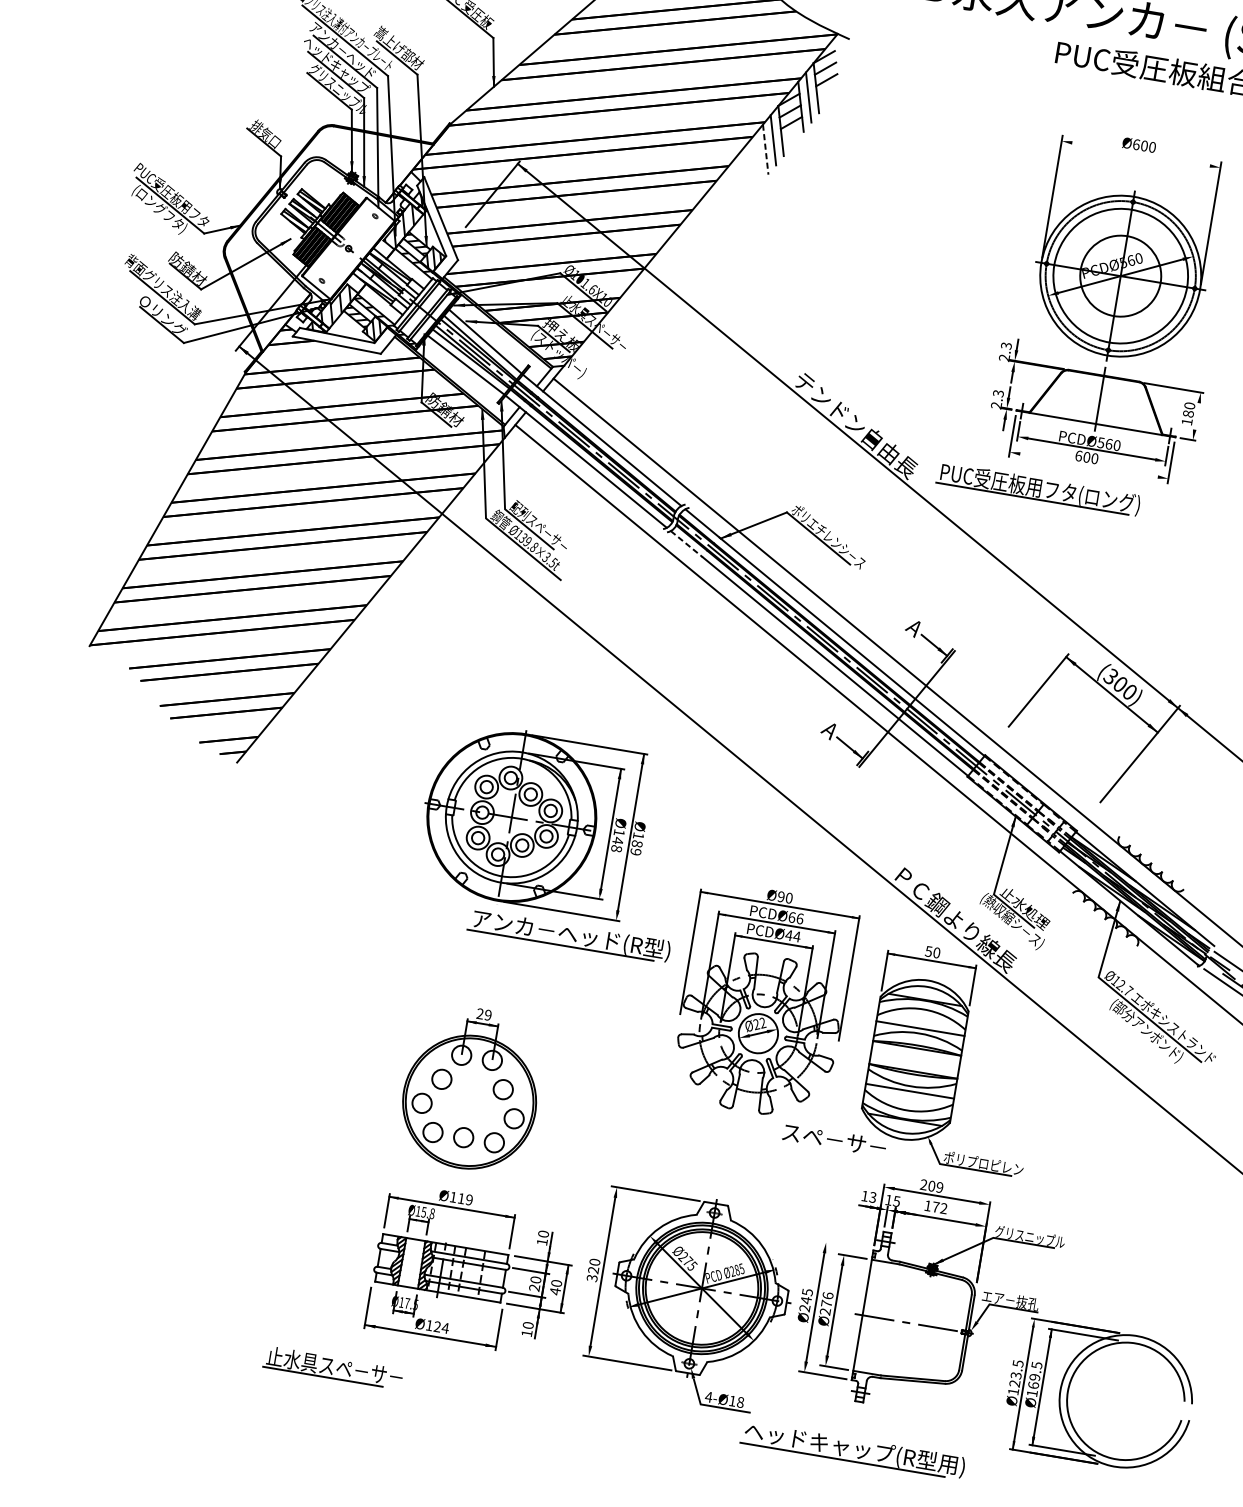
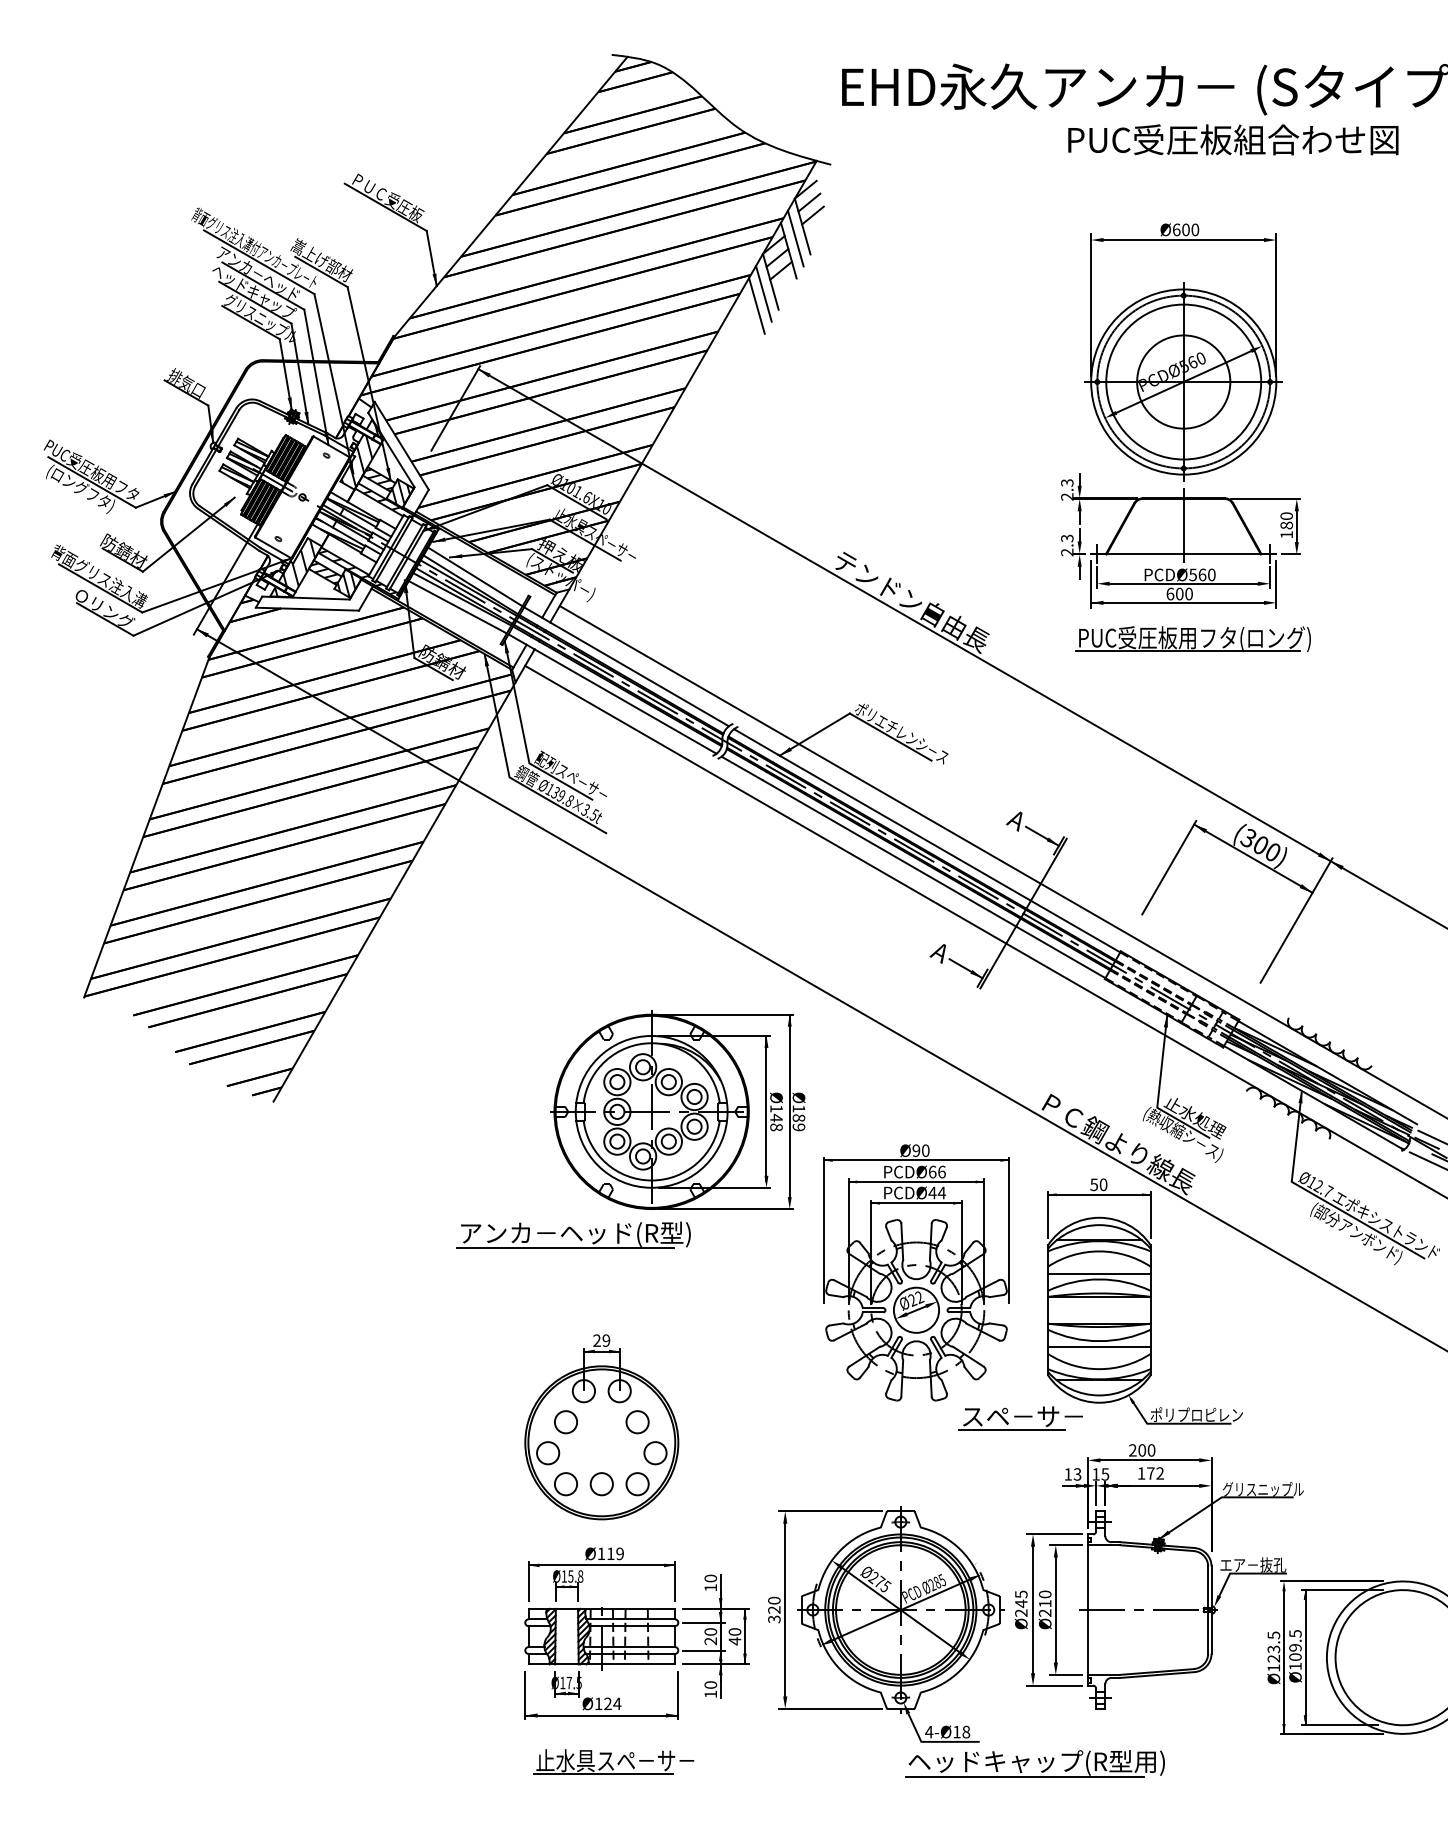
line: (765, 149) -> (756, 305), dashed -> solid
line: (1140, 154) -> (1183, 240), added
line: (1196, 416) -> (1296, 526), added
line: (1083, 464) -> (1177, 602), added
part: (1038, 489) -> (1192, 639), moved
line: (686, 544) -> (742, 768), dashed -> solid
part: (534, 819) -> (677, 1109), moved
part: (569, 935) -> (573, 1234), moved
line: (822, 1149) -> (1011, 1429), added
text: (939, 1187) -> (1151, 1450), 209 -> 200
line: (843, 1245) -> (1053, 1534), added
text: (827, 1299) -> (1045, 1598), Ø276 -> Ø210
part: (333, 1367) -> (613, 1761), moved
text: (1033, 1384) -> (1295, 1656), Ø169.5 -> Ø109.5
part: (852, 1449) -> (1034, 1763), moved

